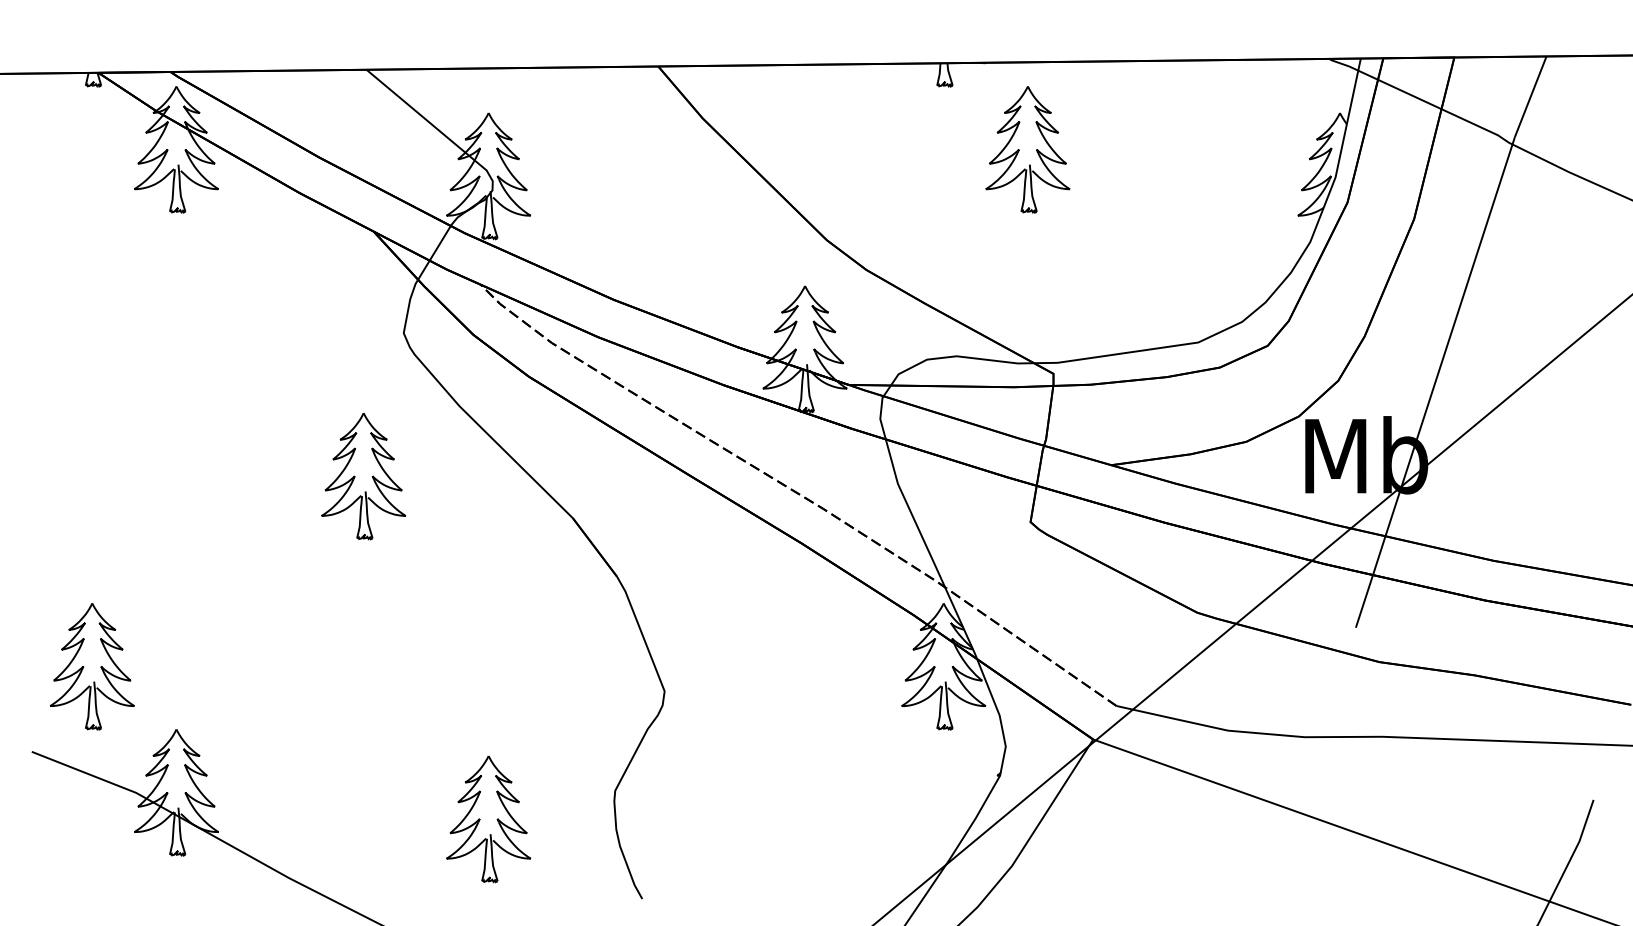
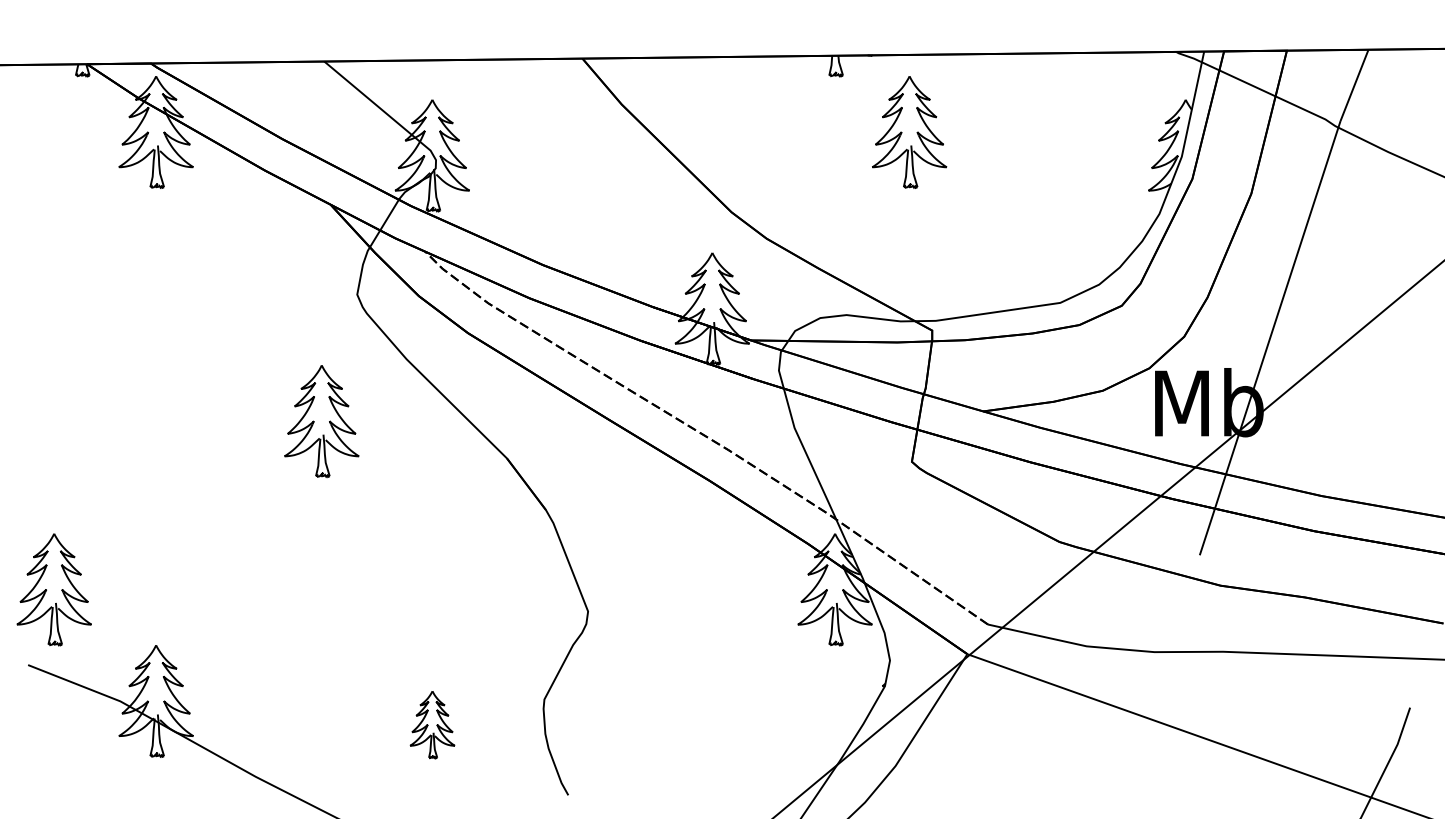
part: (91, 666) -> (53, 589), moved
part: (488, 819) -> (432, 724), size x0.6

